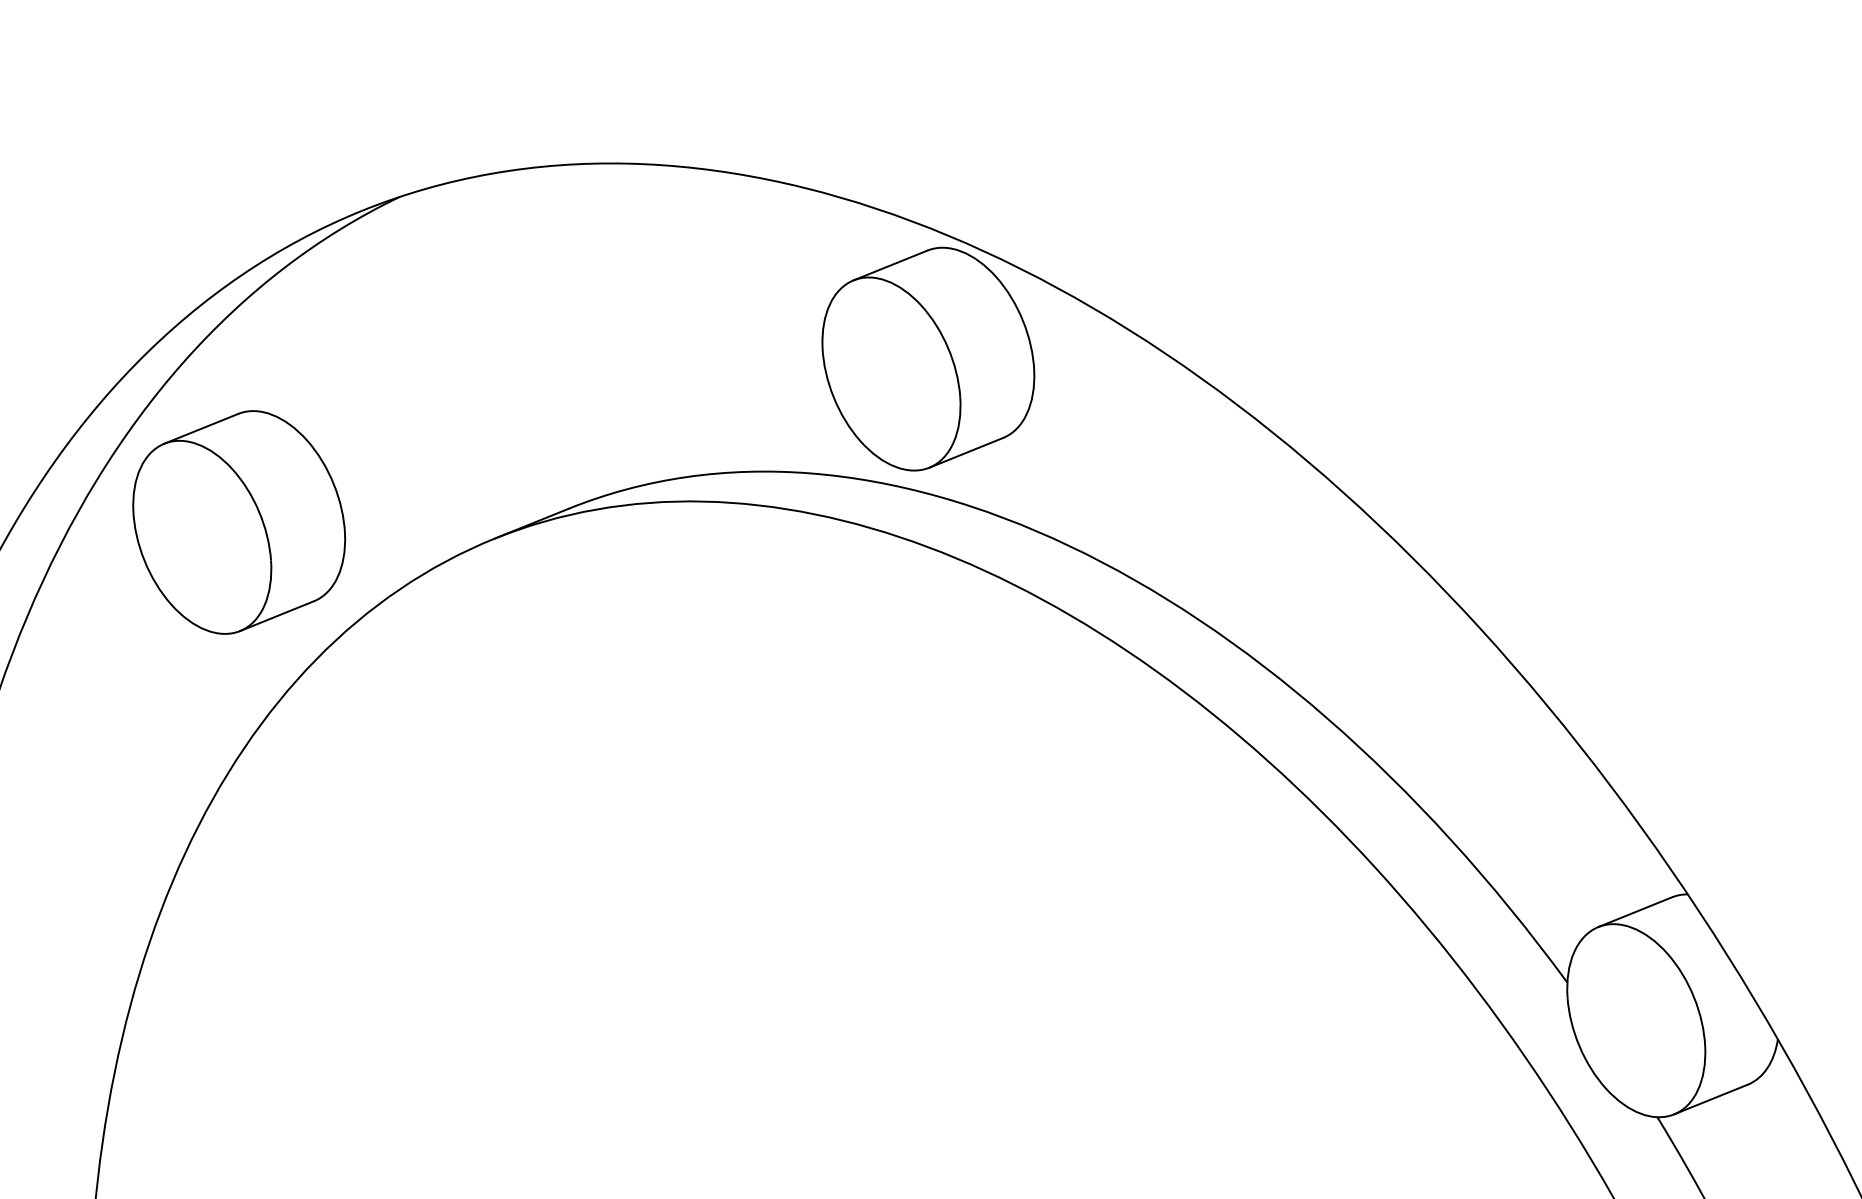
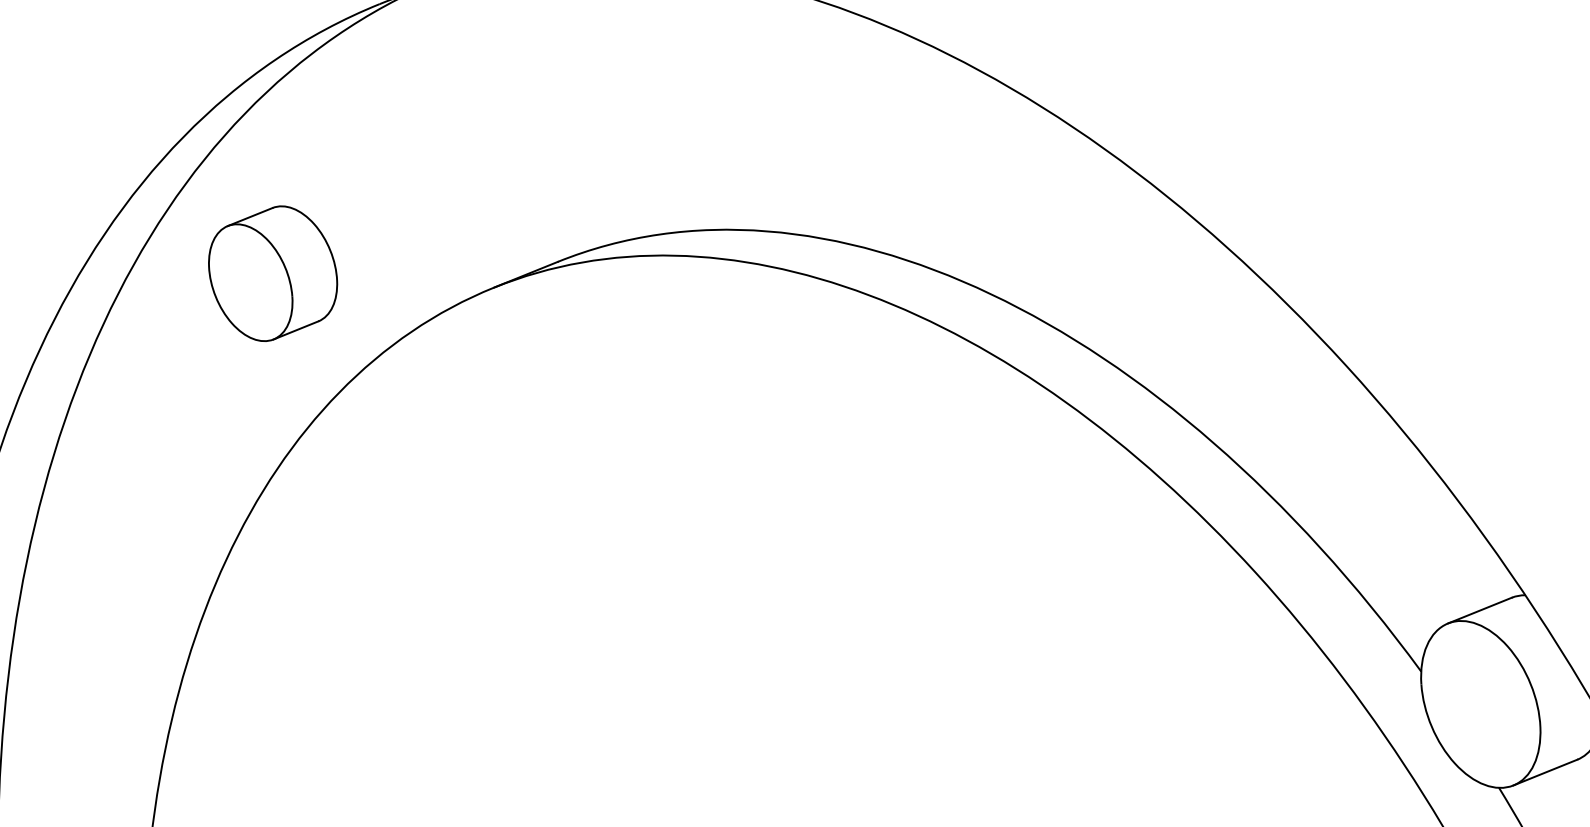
part: (928, 358) -> (868, 131), removed
part: (239, 522) -> (273, 273), size x0.7

